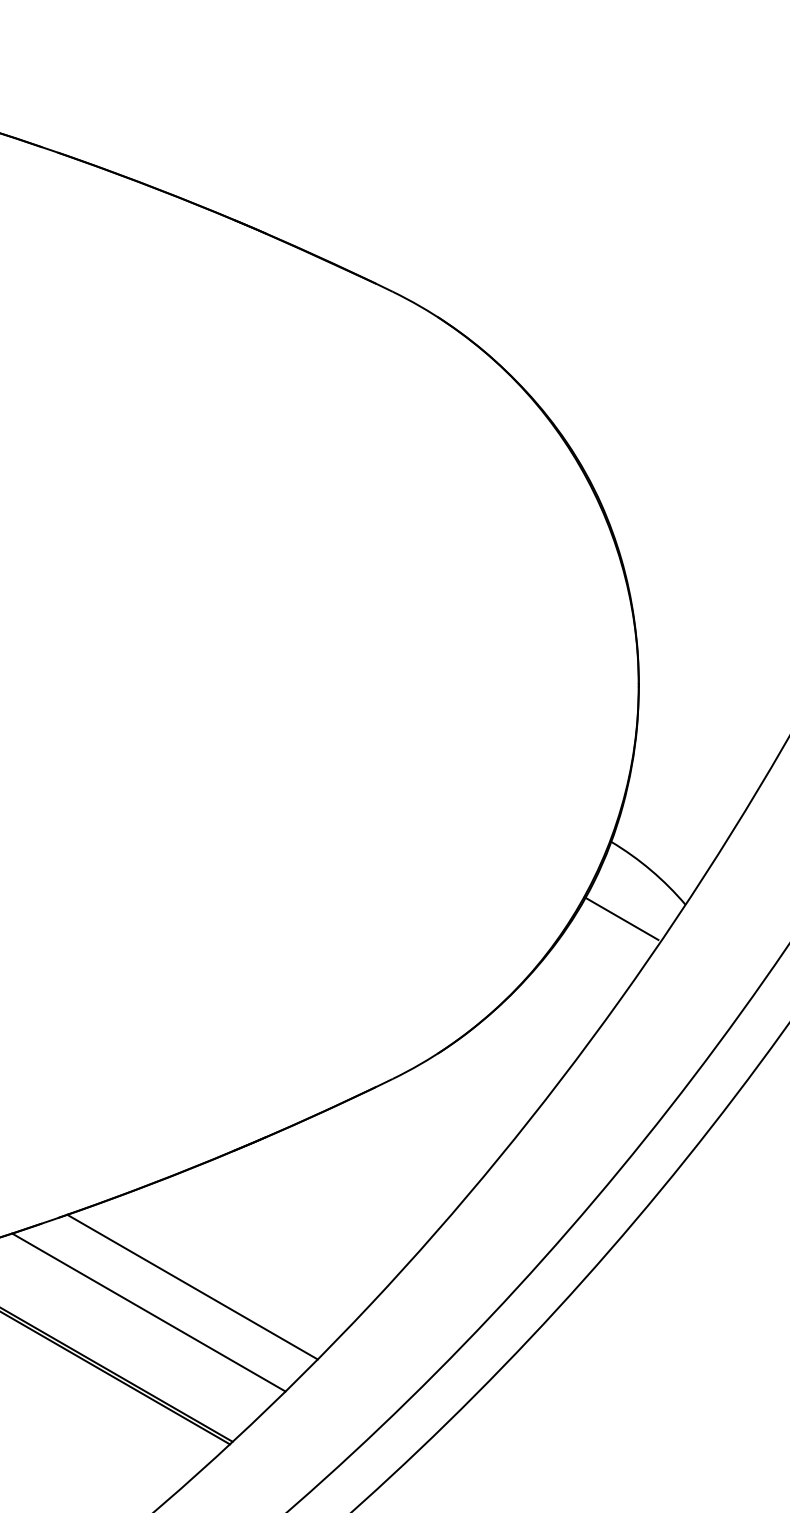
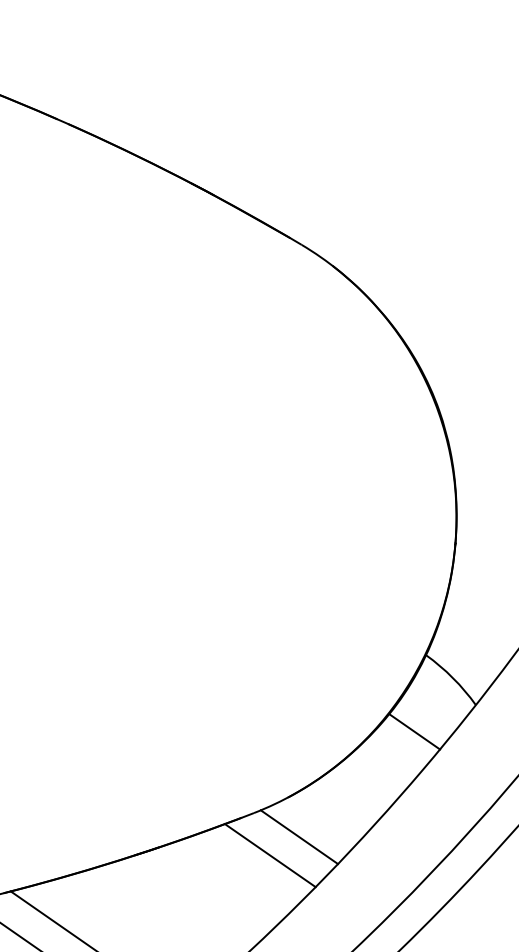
line: (621, 918) -> (414, 731), moved
line: (457, 1106) -> (299, 836), added
line: (420, 1135) -> (270, 855), added

